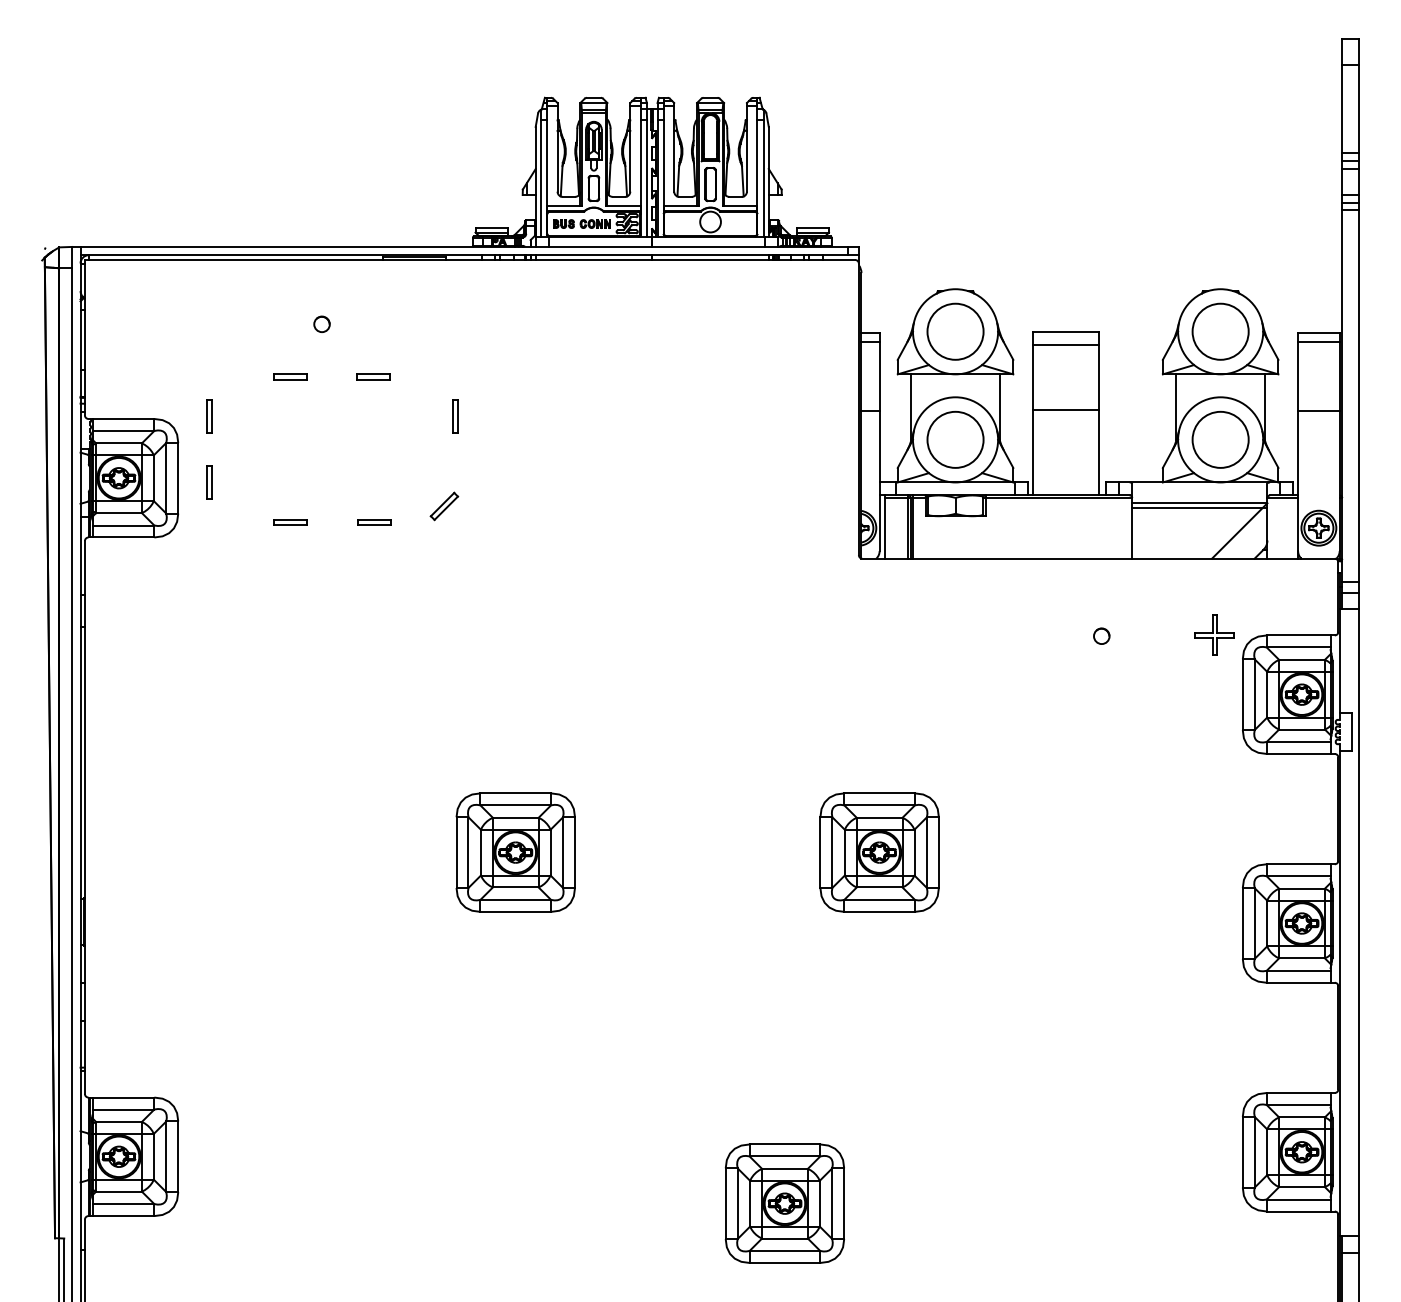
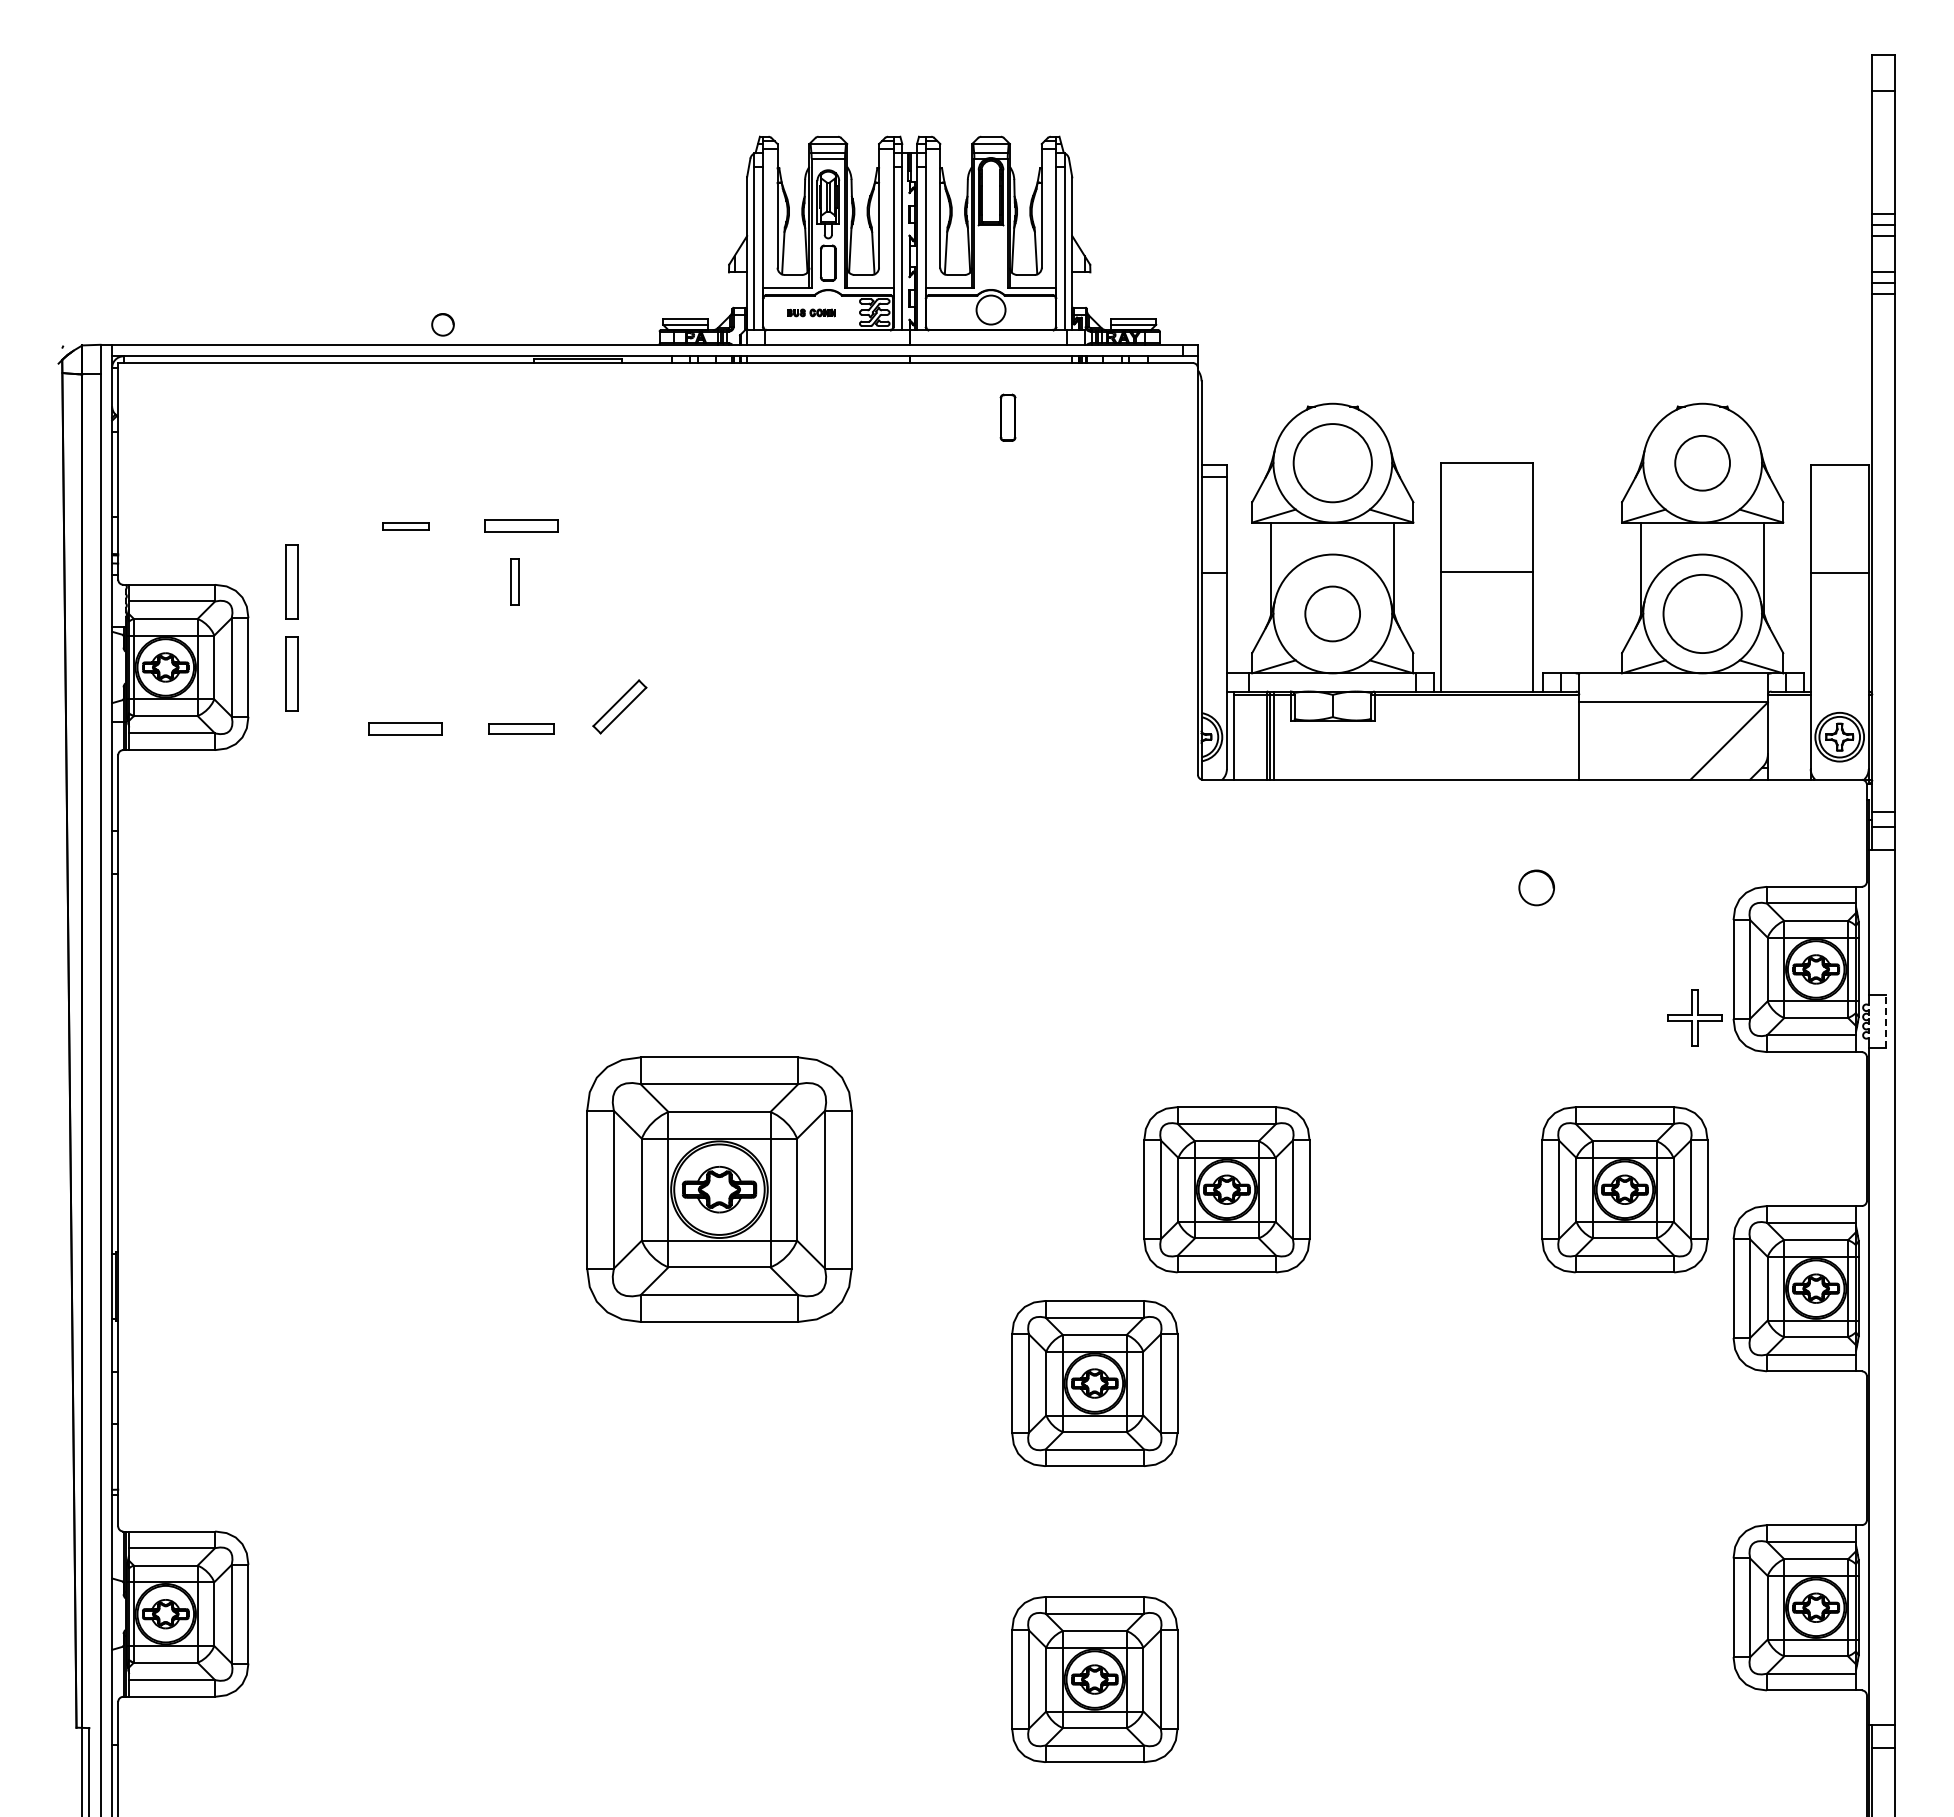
part: (710, 184) -> (1007, 417), moved
part: (581, 223) -> (811, 312), size x0.6
circle: (321, 324) -> (442, 324), moved
circle: (1220, 332) -> (1702, 463), size x0.7
line: (1318, 342) -> (1839, 477), removed
line: (1066, 344) -> (1487, 481), removed
part: (373, 377) -> (520, 526), size x1.6
part: (209, 416) -> (291, 581), size x1.6
part: (454, 416) -> (514, 581), moved
circle: (955, 439) -> (1332, 613), size x0.7
part: (209, 482) -> (291, 673), size x1.6
part: (444, 506) -> (619, 706), size x1.4
line: (1199, 508) -> (1673, 709), removed
part: (290, 522) -> (405, 729), size x1.6
part: (373, 522) -> (521, 729), size x1.4
circle: (1101, 635) -> (1536, 887), size x1.6
part: (1214, 635) -> (1694, 1017), moved
line: (1352, 731) -> (1886, 1021), solid -> dashed
part: (515, 852) -> (718, 1189), size x1.6
part: (1164, 852) -> (1624, 1189), added
part: (784, 991) -> (1094, 1383), added

